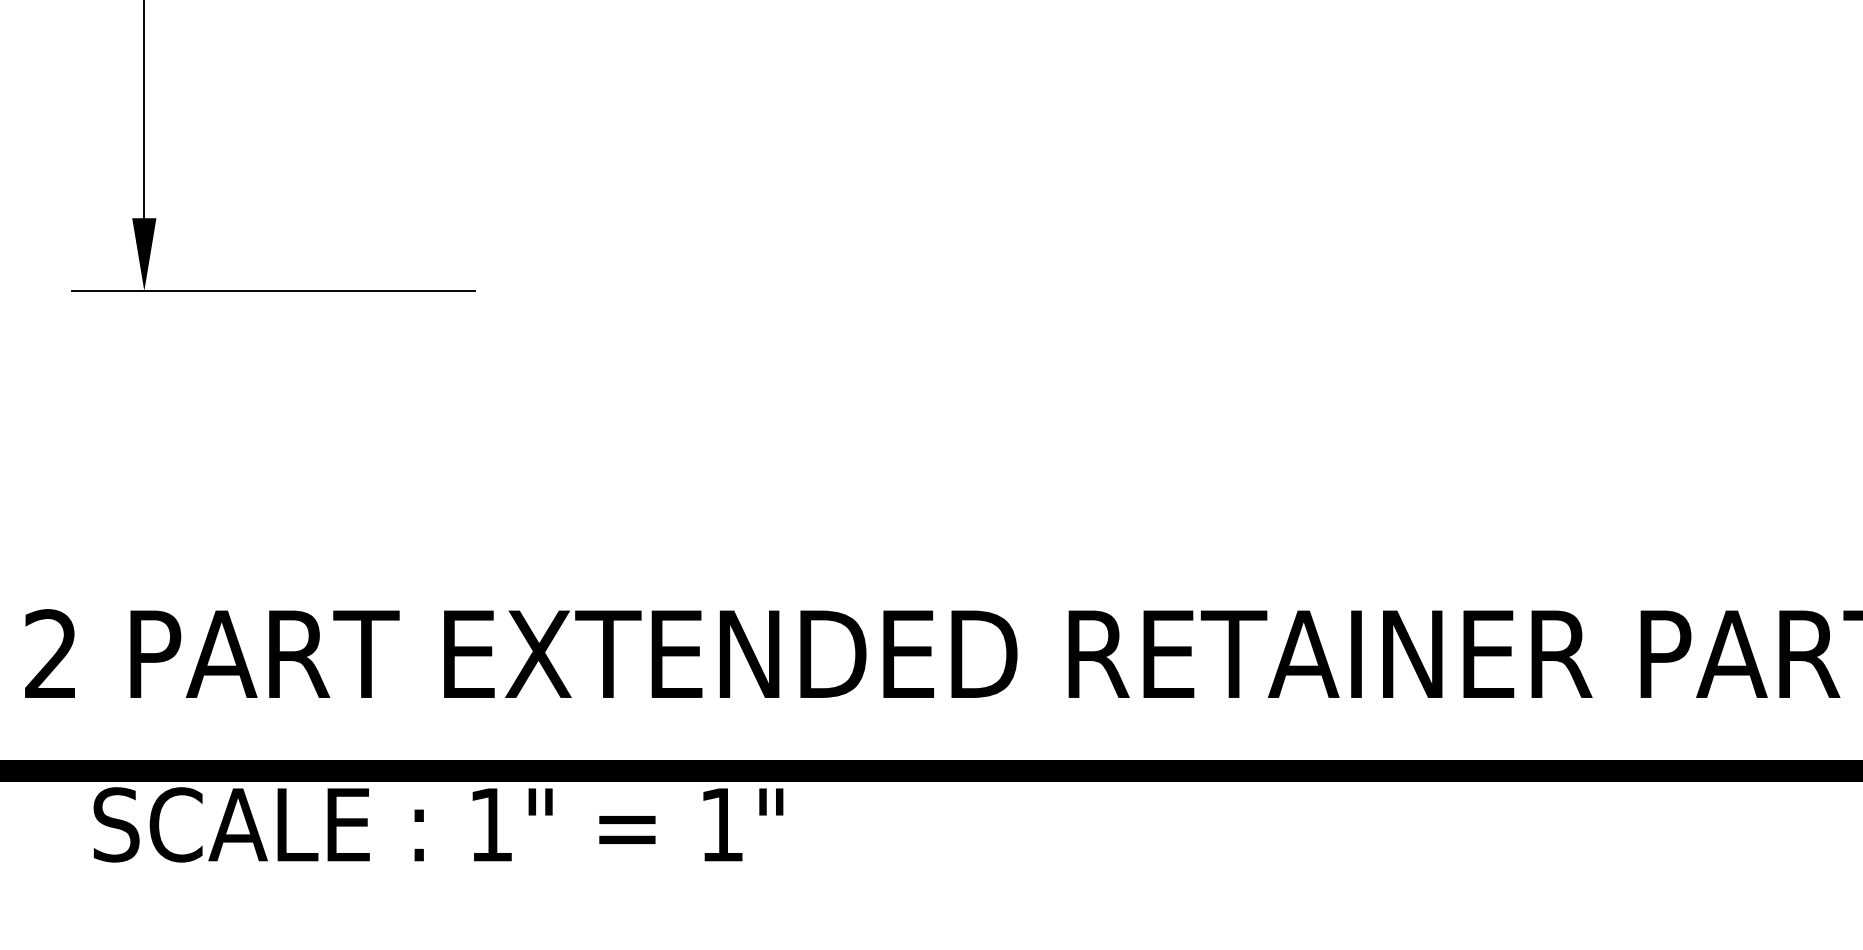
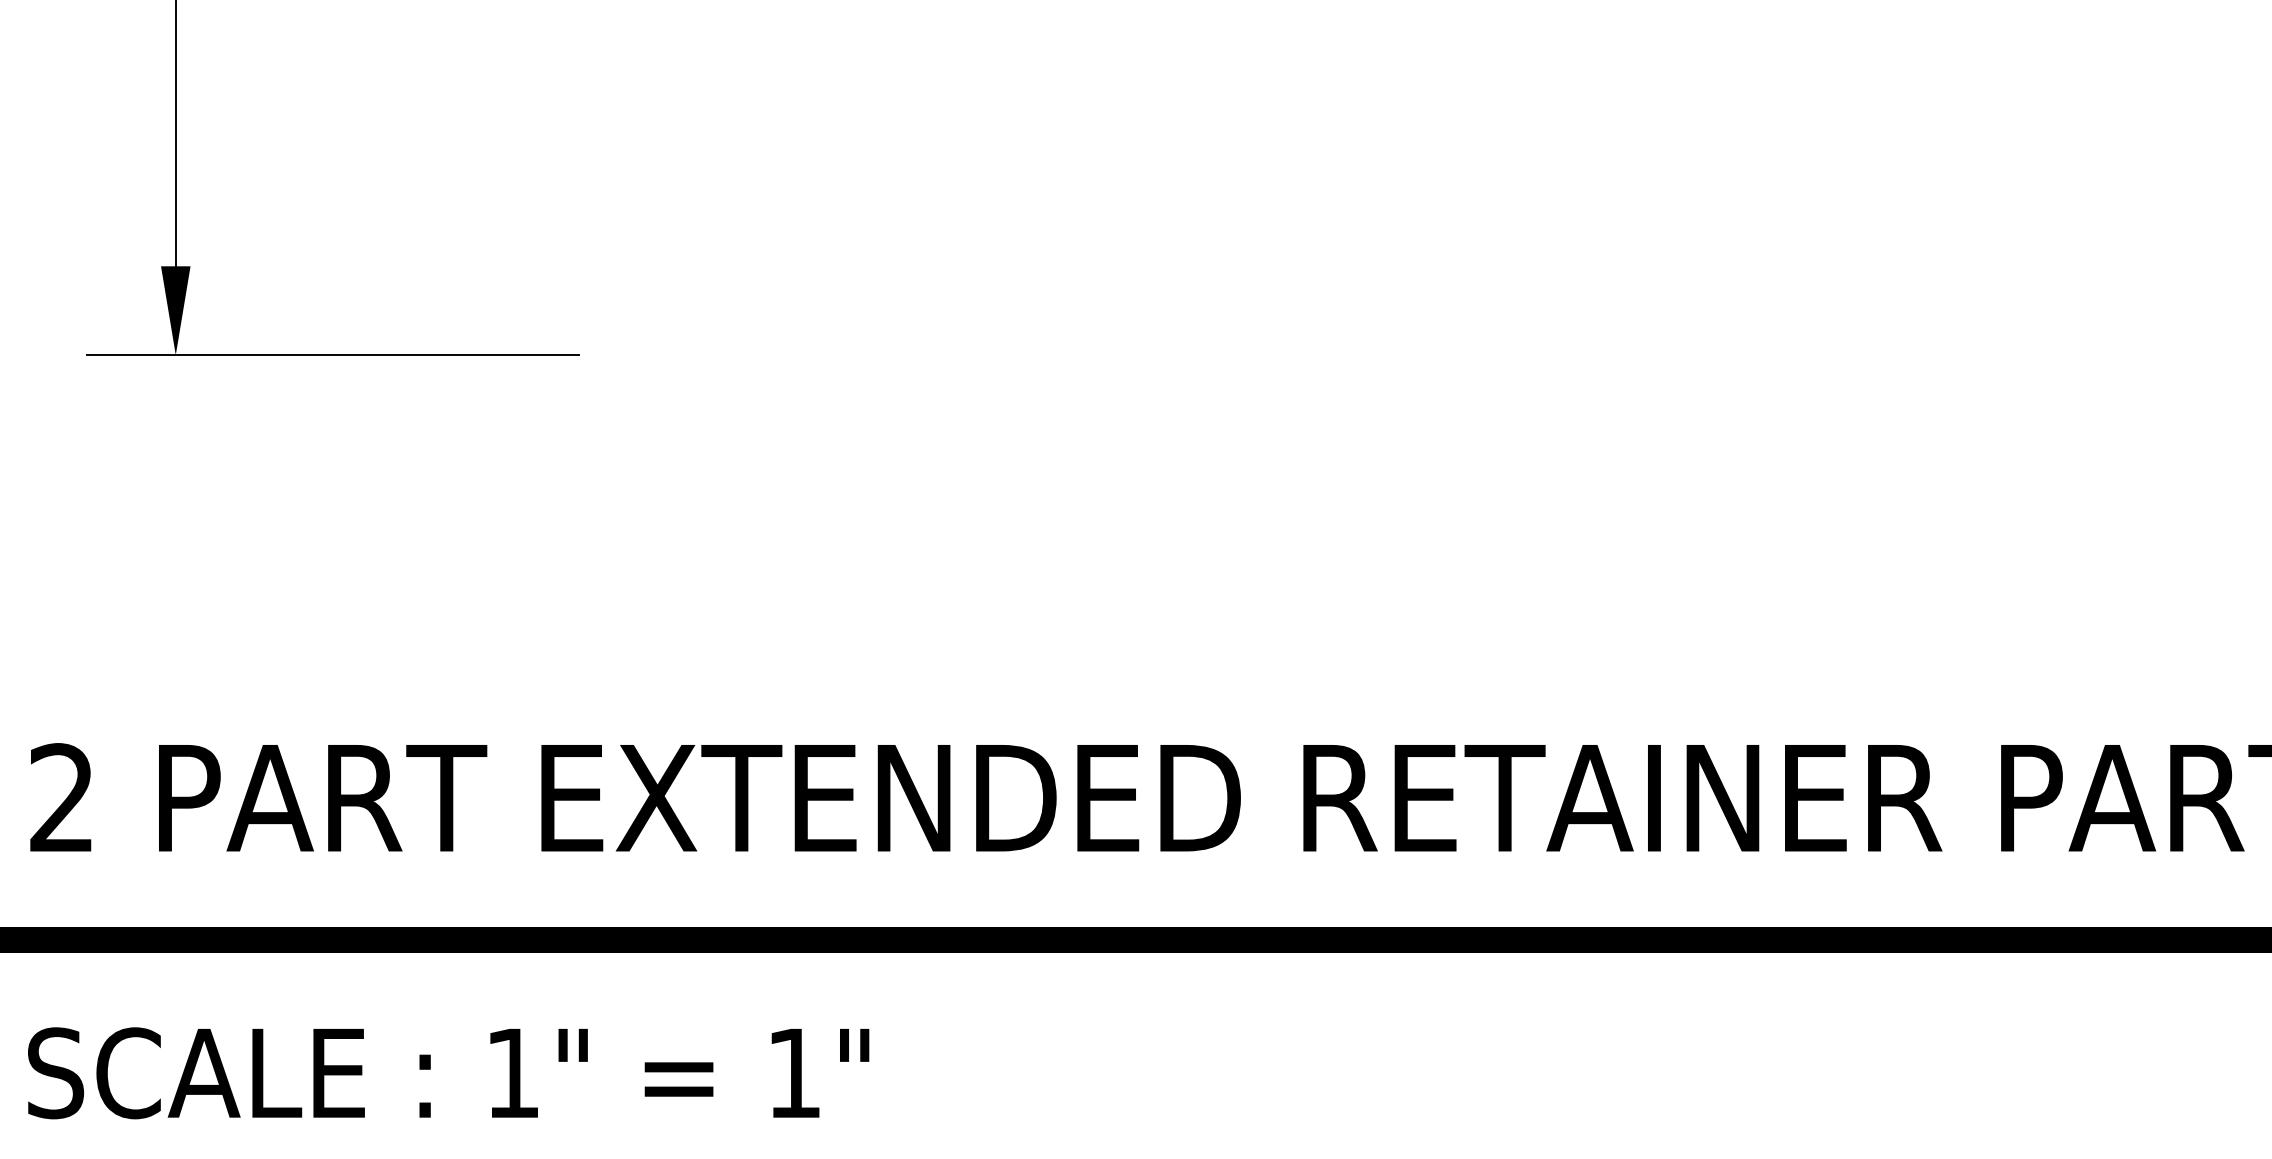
text: (438, 825) -> (448, 1073), moved

